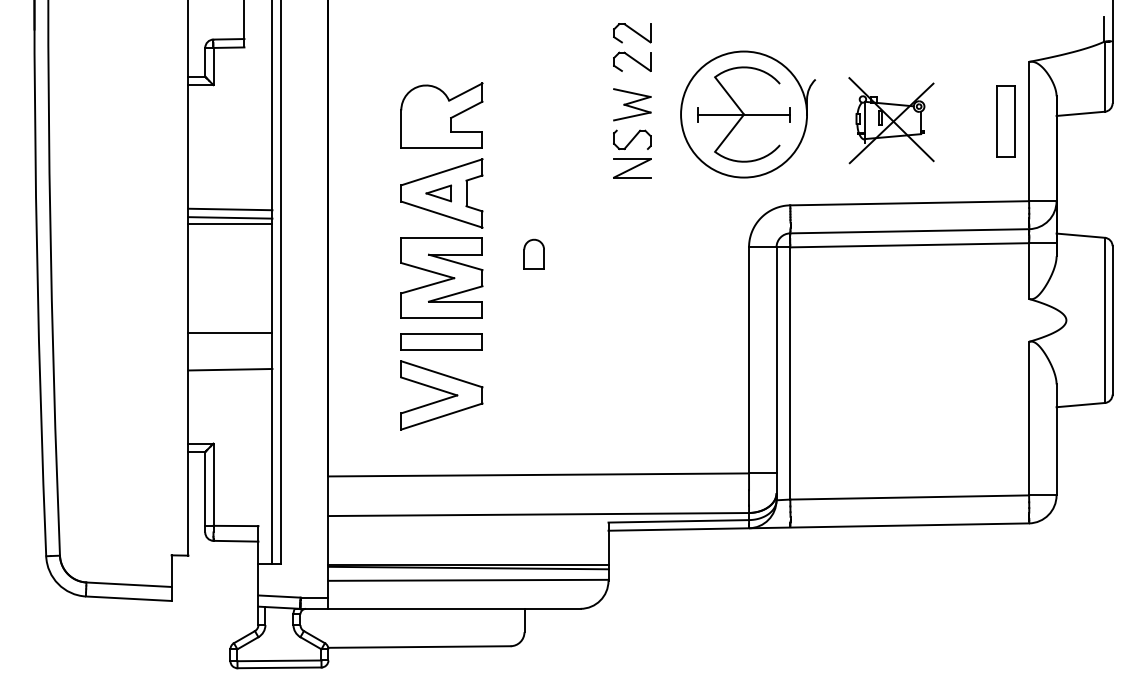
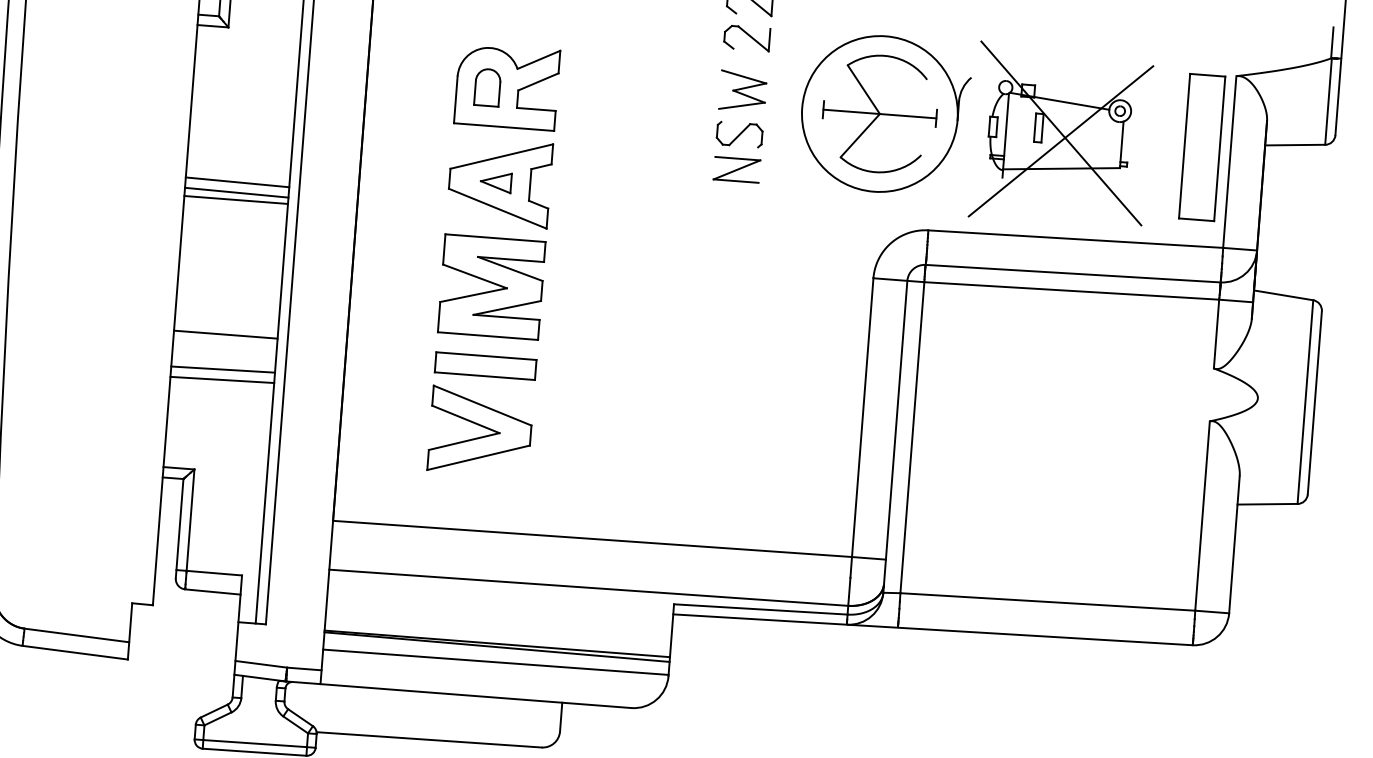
part: (891, 120) -> (1061, 135), size x1.67
part: (1005, 121) -> (1201, 147), size x1.67
part: (533, 253) -> (486, 86), moved
line: (230, 361) -> (223, 369), added

